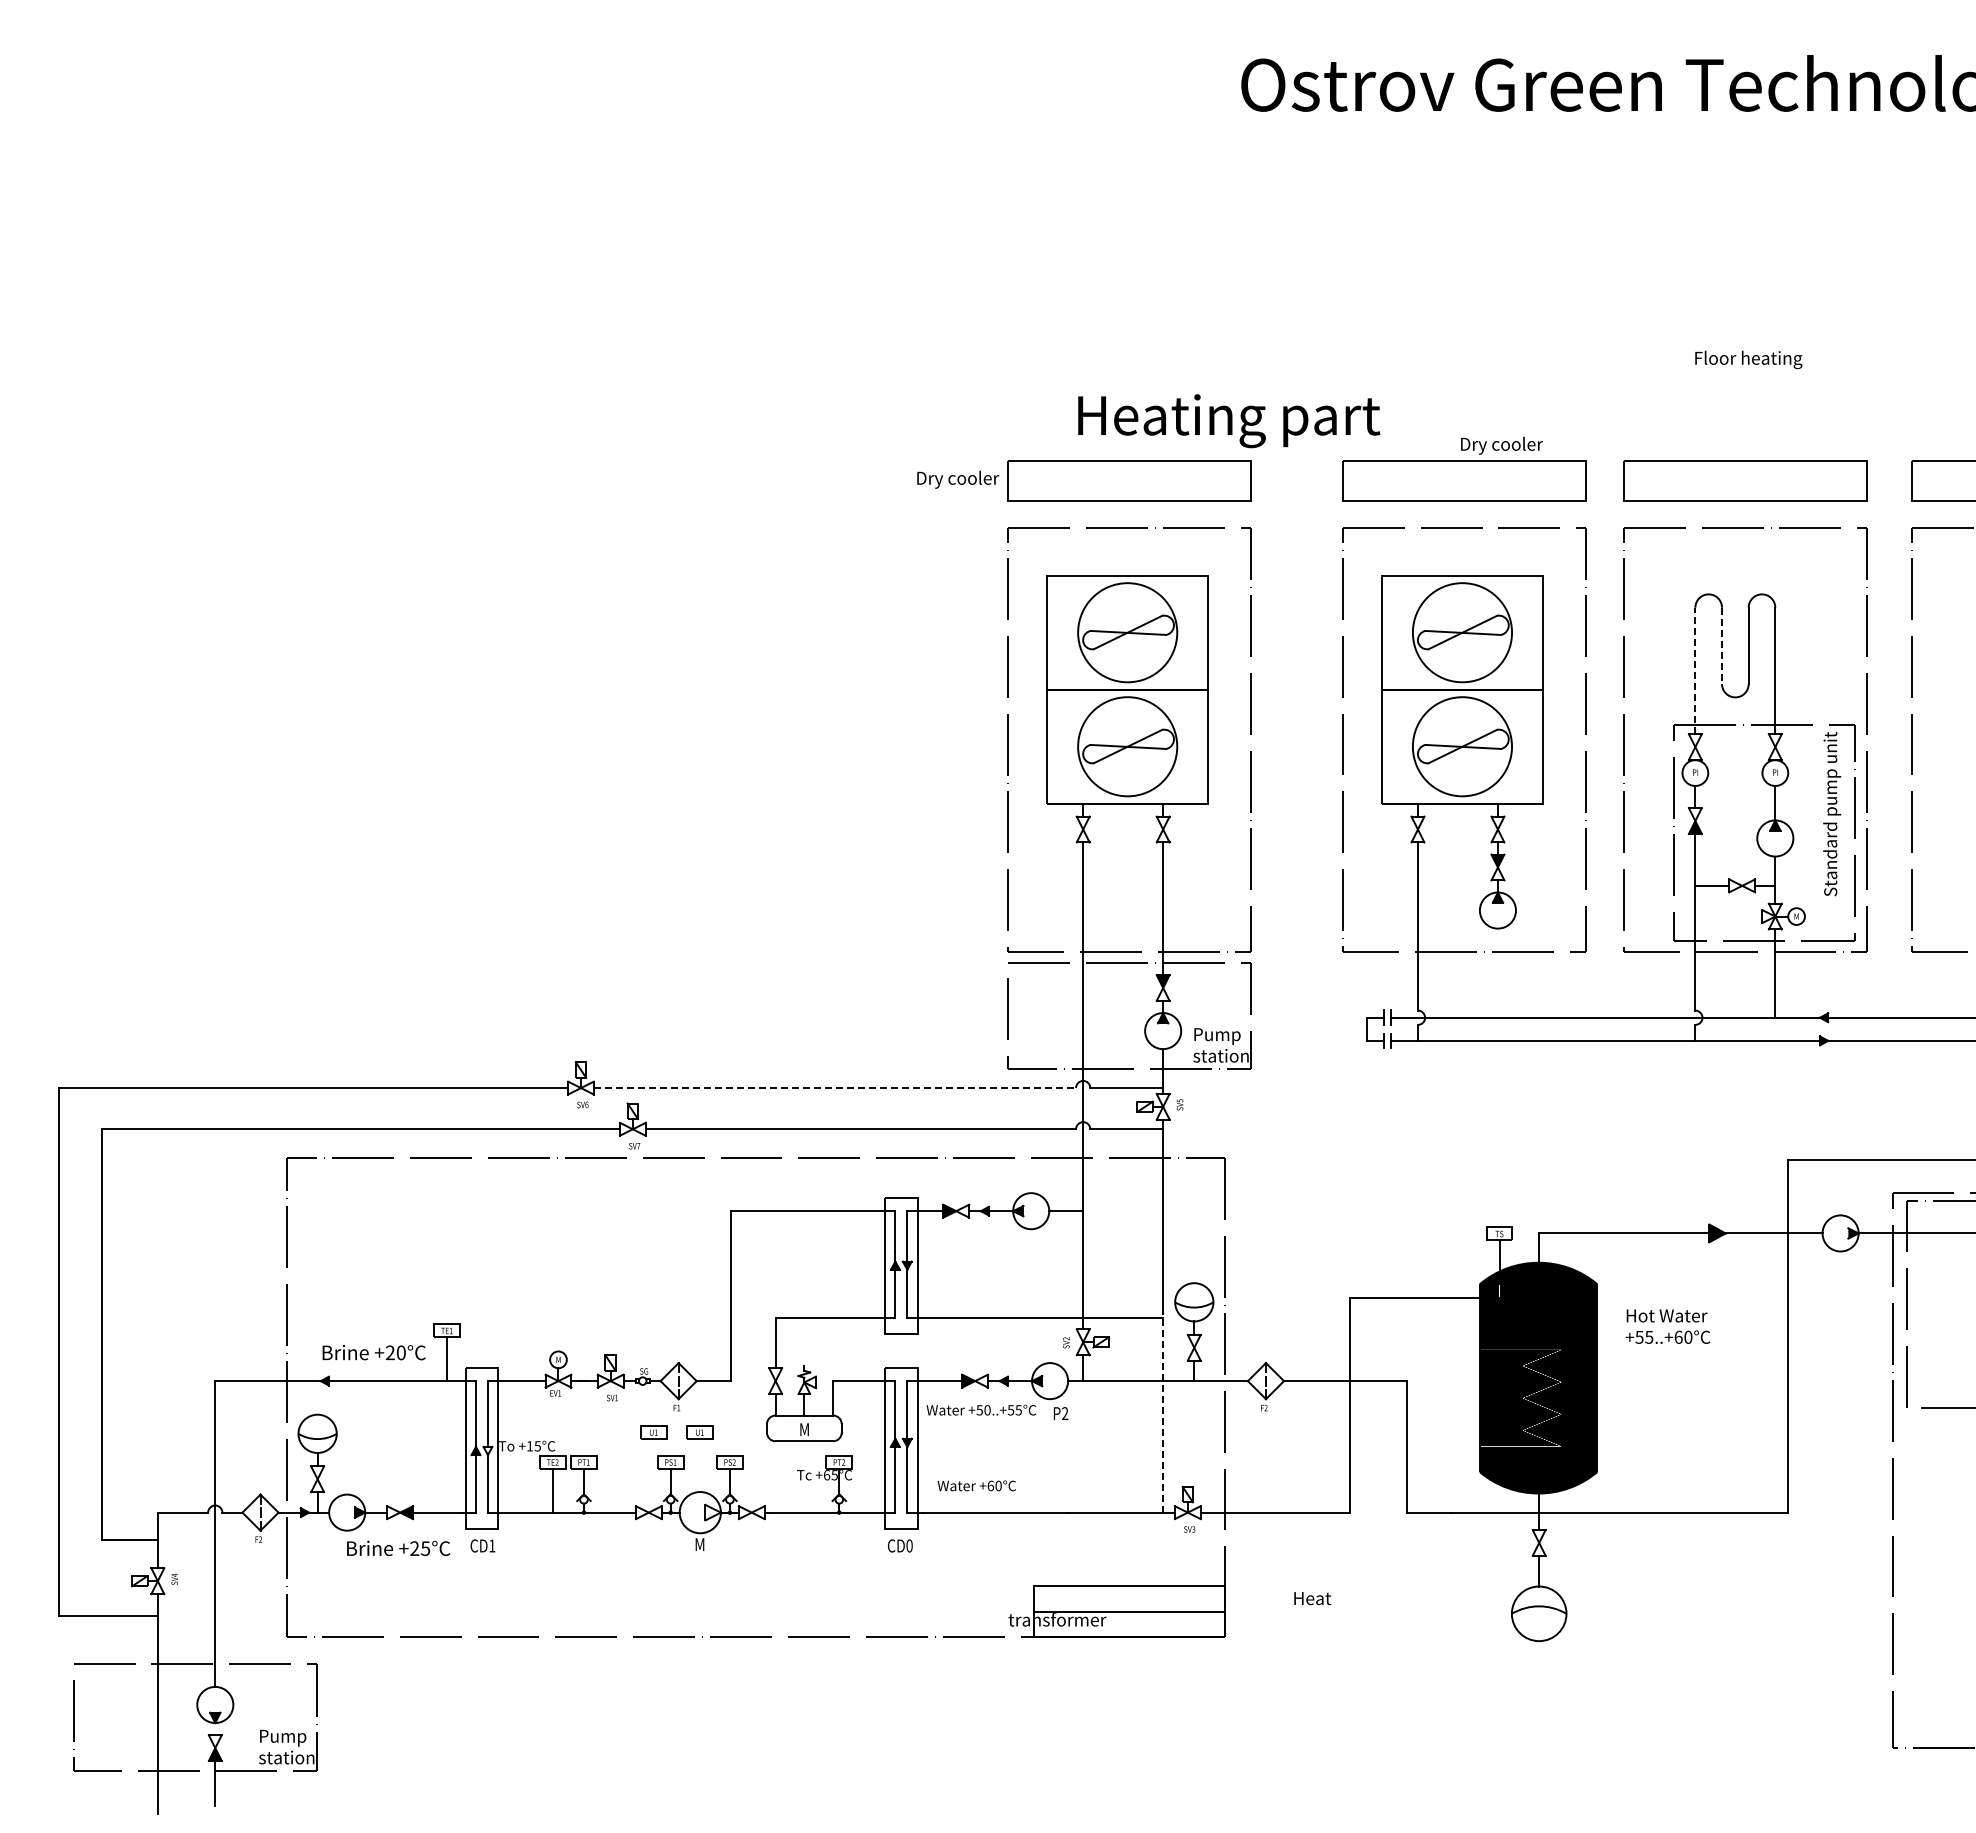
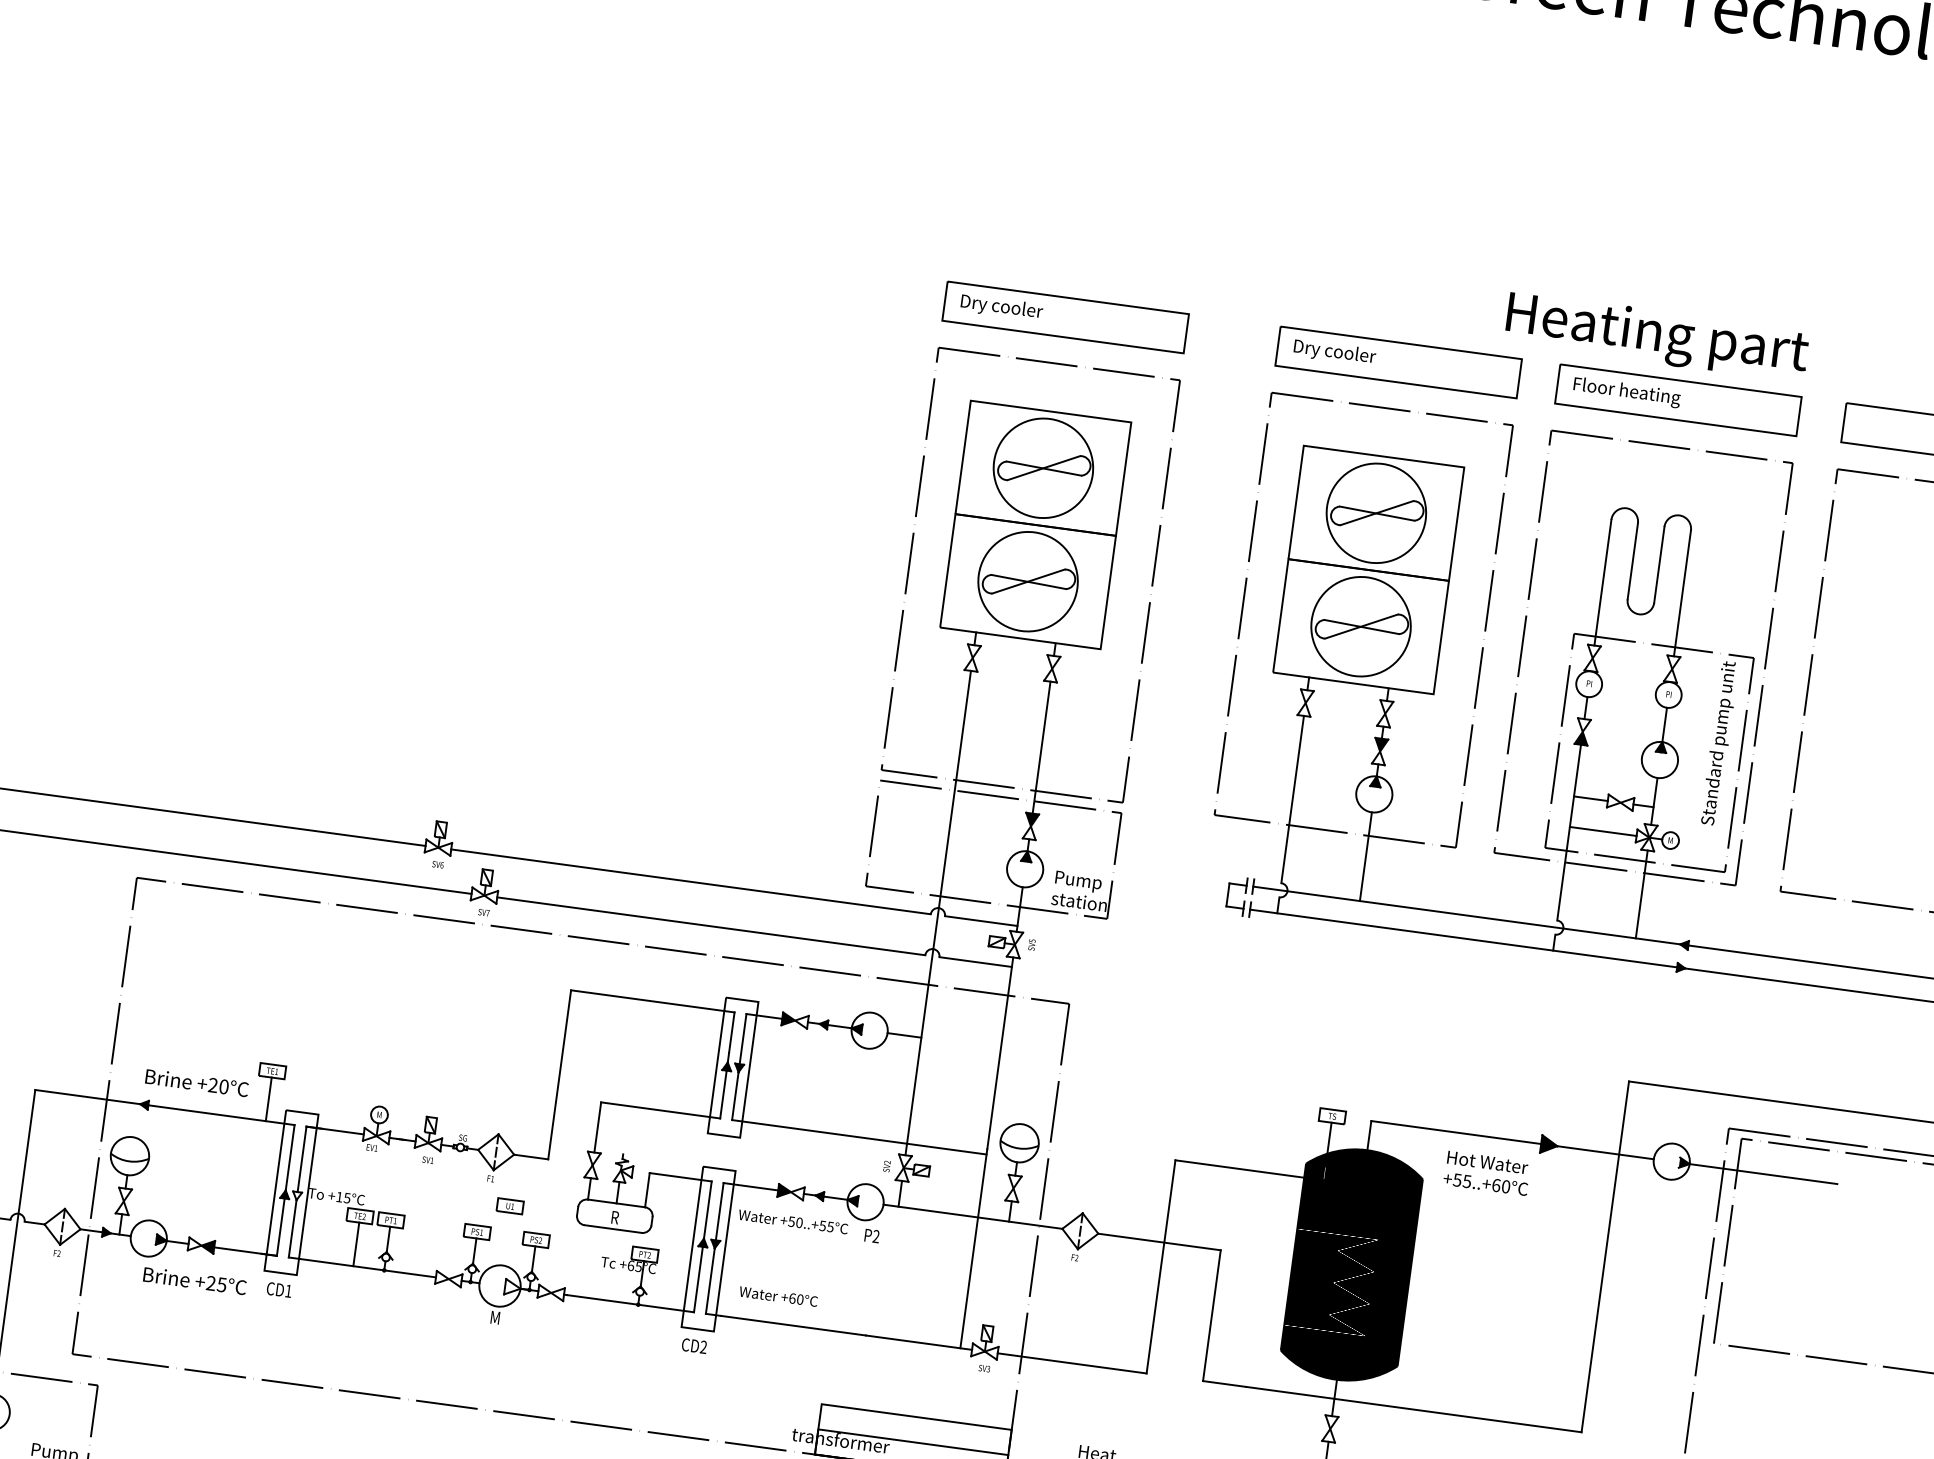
text: (1748, 359) -> (1626, 391), moved
text: (1229, 421) -> (1657, 337), moved
text: (1501, 445) -> (1334, 352), moved
text: (958, 479) -> (1002, 307), moved
line: (1722, 646) -> (1633, 561), dashed -> solid
line: (1695, 670) -> (1603, 582), dashed -> solid
line: (1728, 916) -> (1602, 831), added
line: (1497, 972) -> (1365, 855), added
line: (835, 1088) -> (691, 882), dashed -> solid
text: (1667, 1326) -> (1486, 1173), moved
line: (1163, 1412) -> (974, 1248), dashed -> solid
text: (804, 1429) -> (614, 1217), M -> R
part: (653, 1432) -> (464, 1200), removed
text: (909, 1545) -> (703, 1346), CD0 -> CD2

